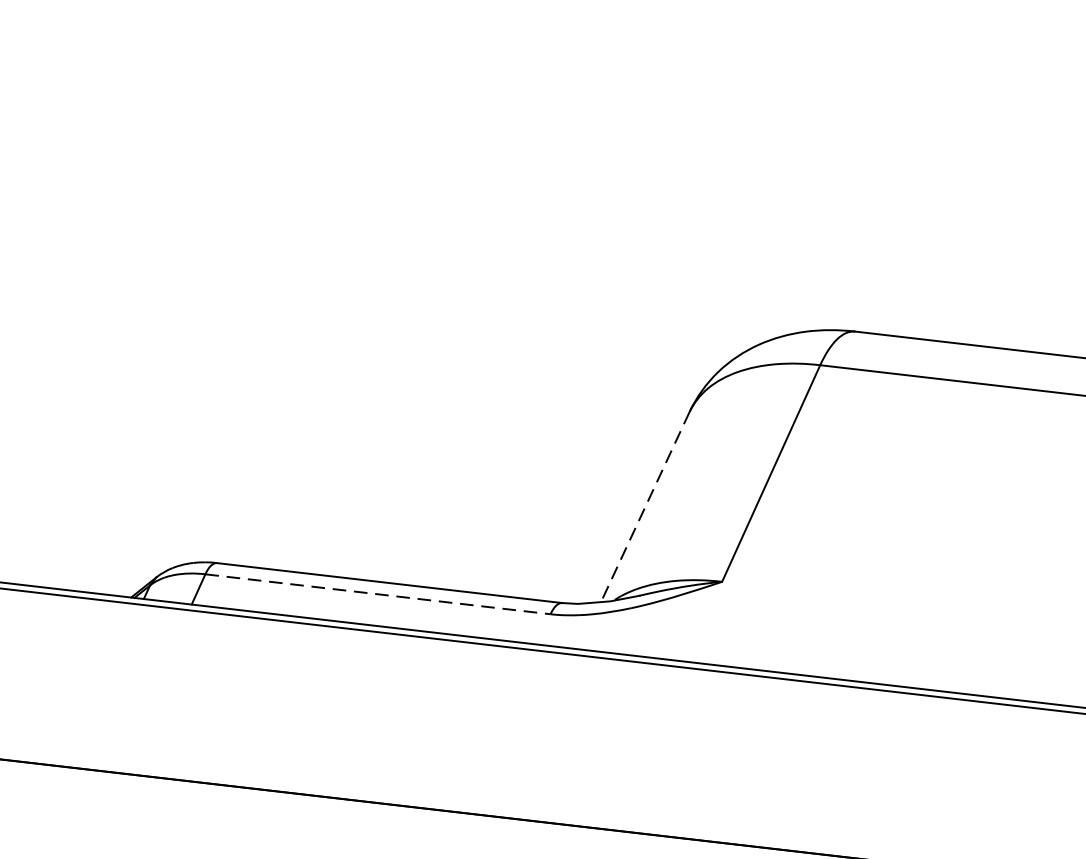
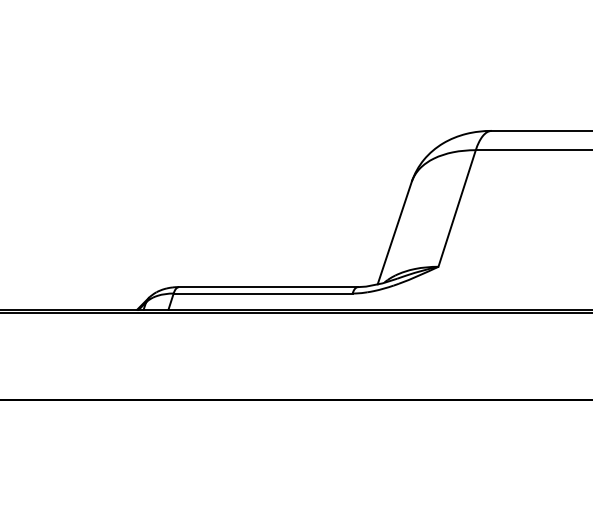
line: (644, 507) -> (394, 233), dashed -> solid
line: (378, 594) -> (263, 293), dashed -> solid

